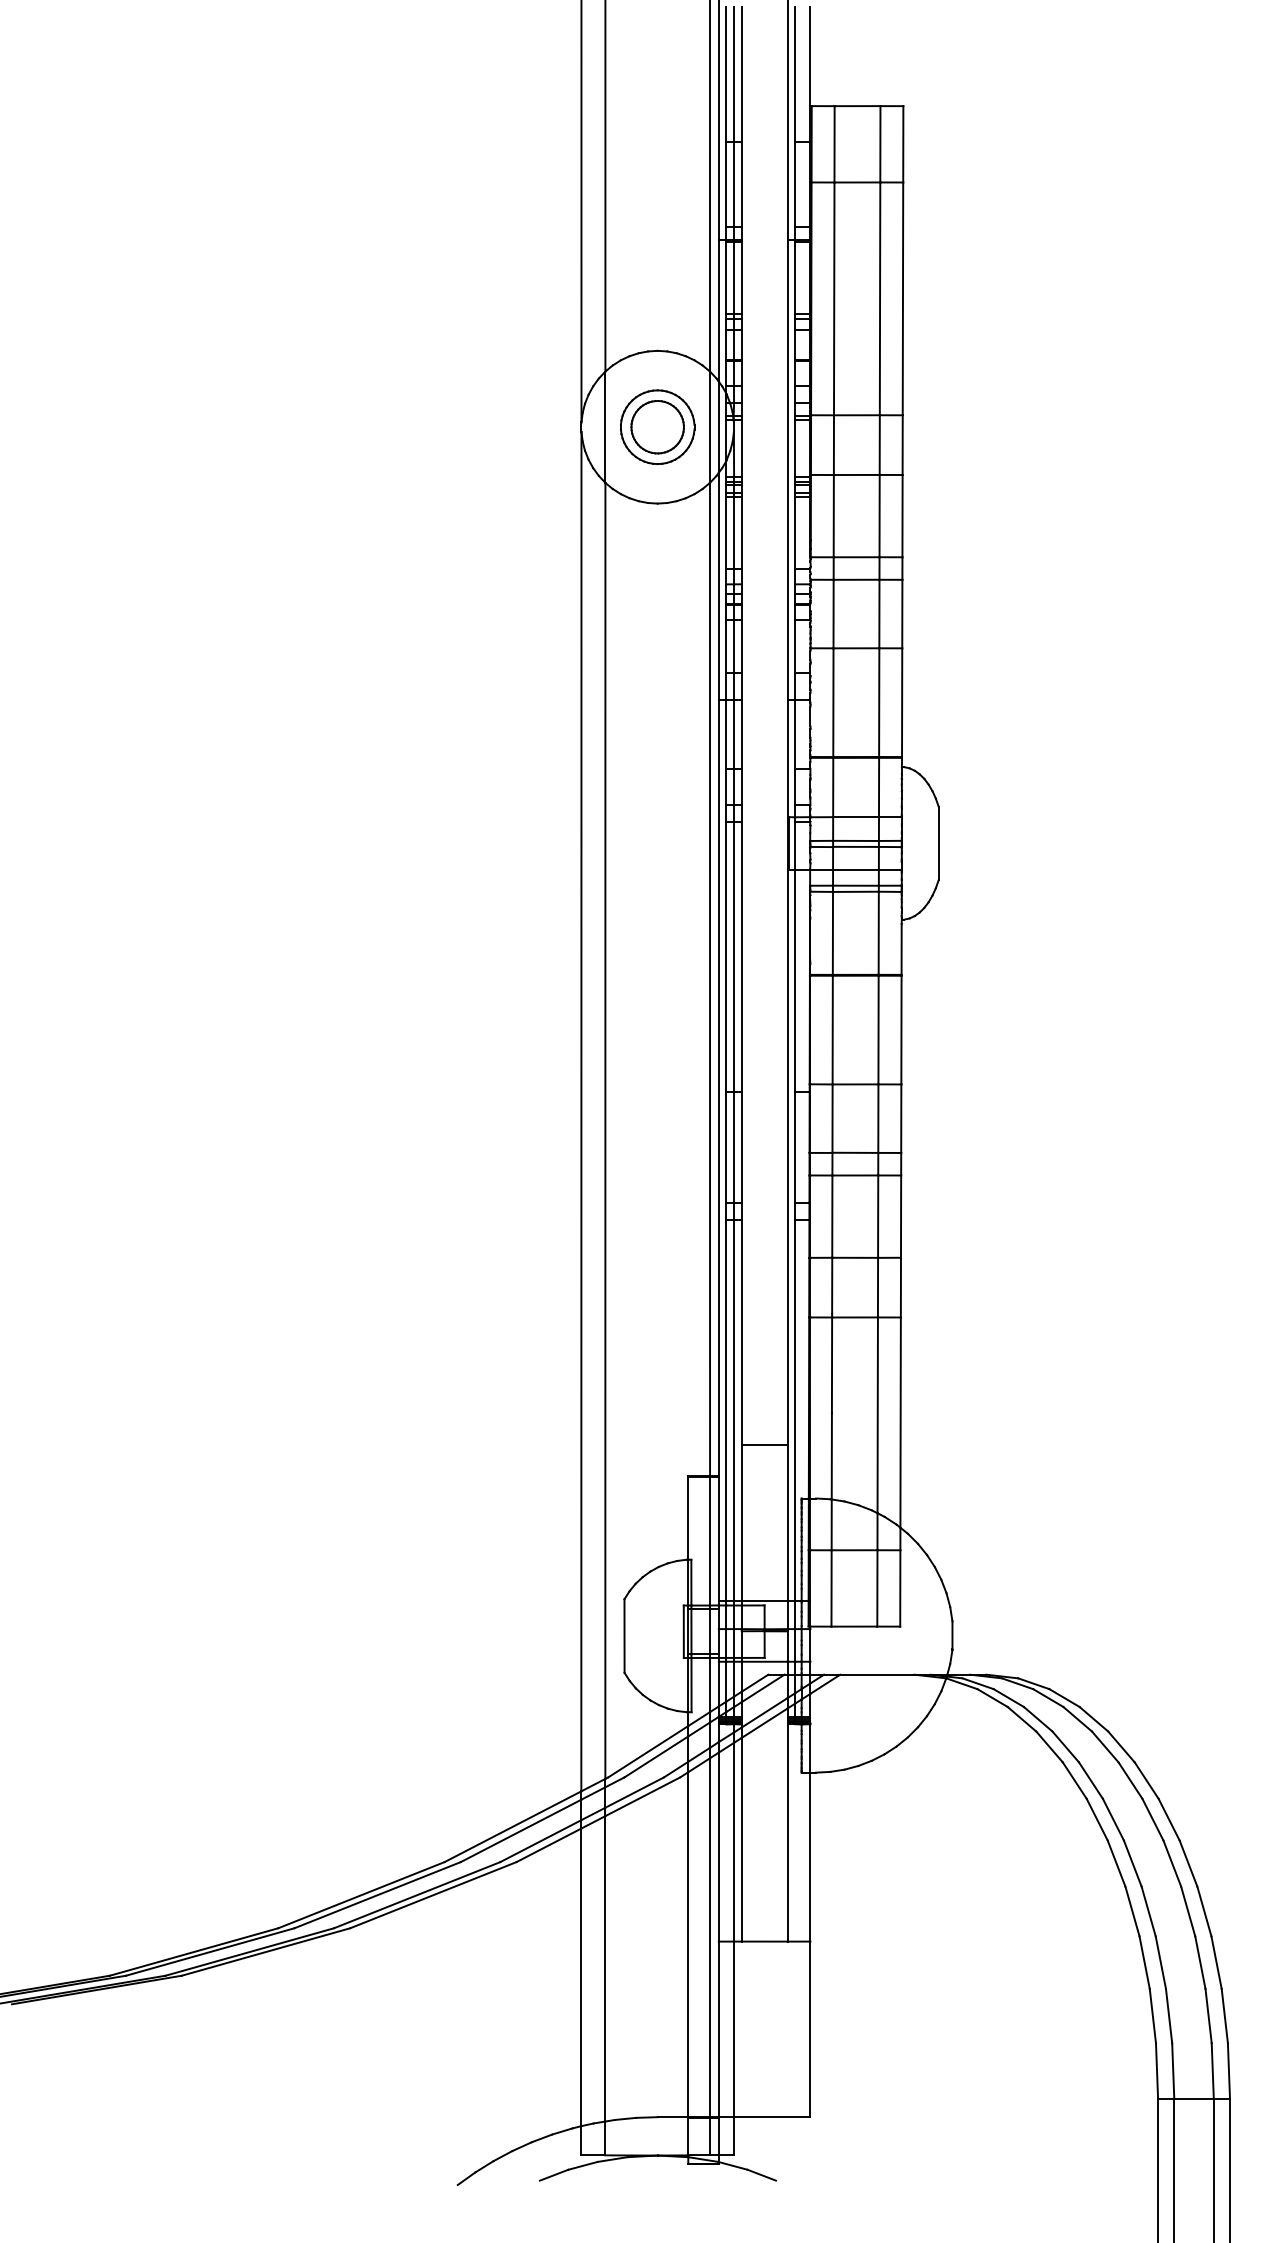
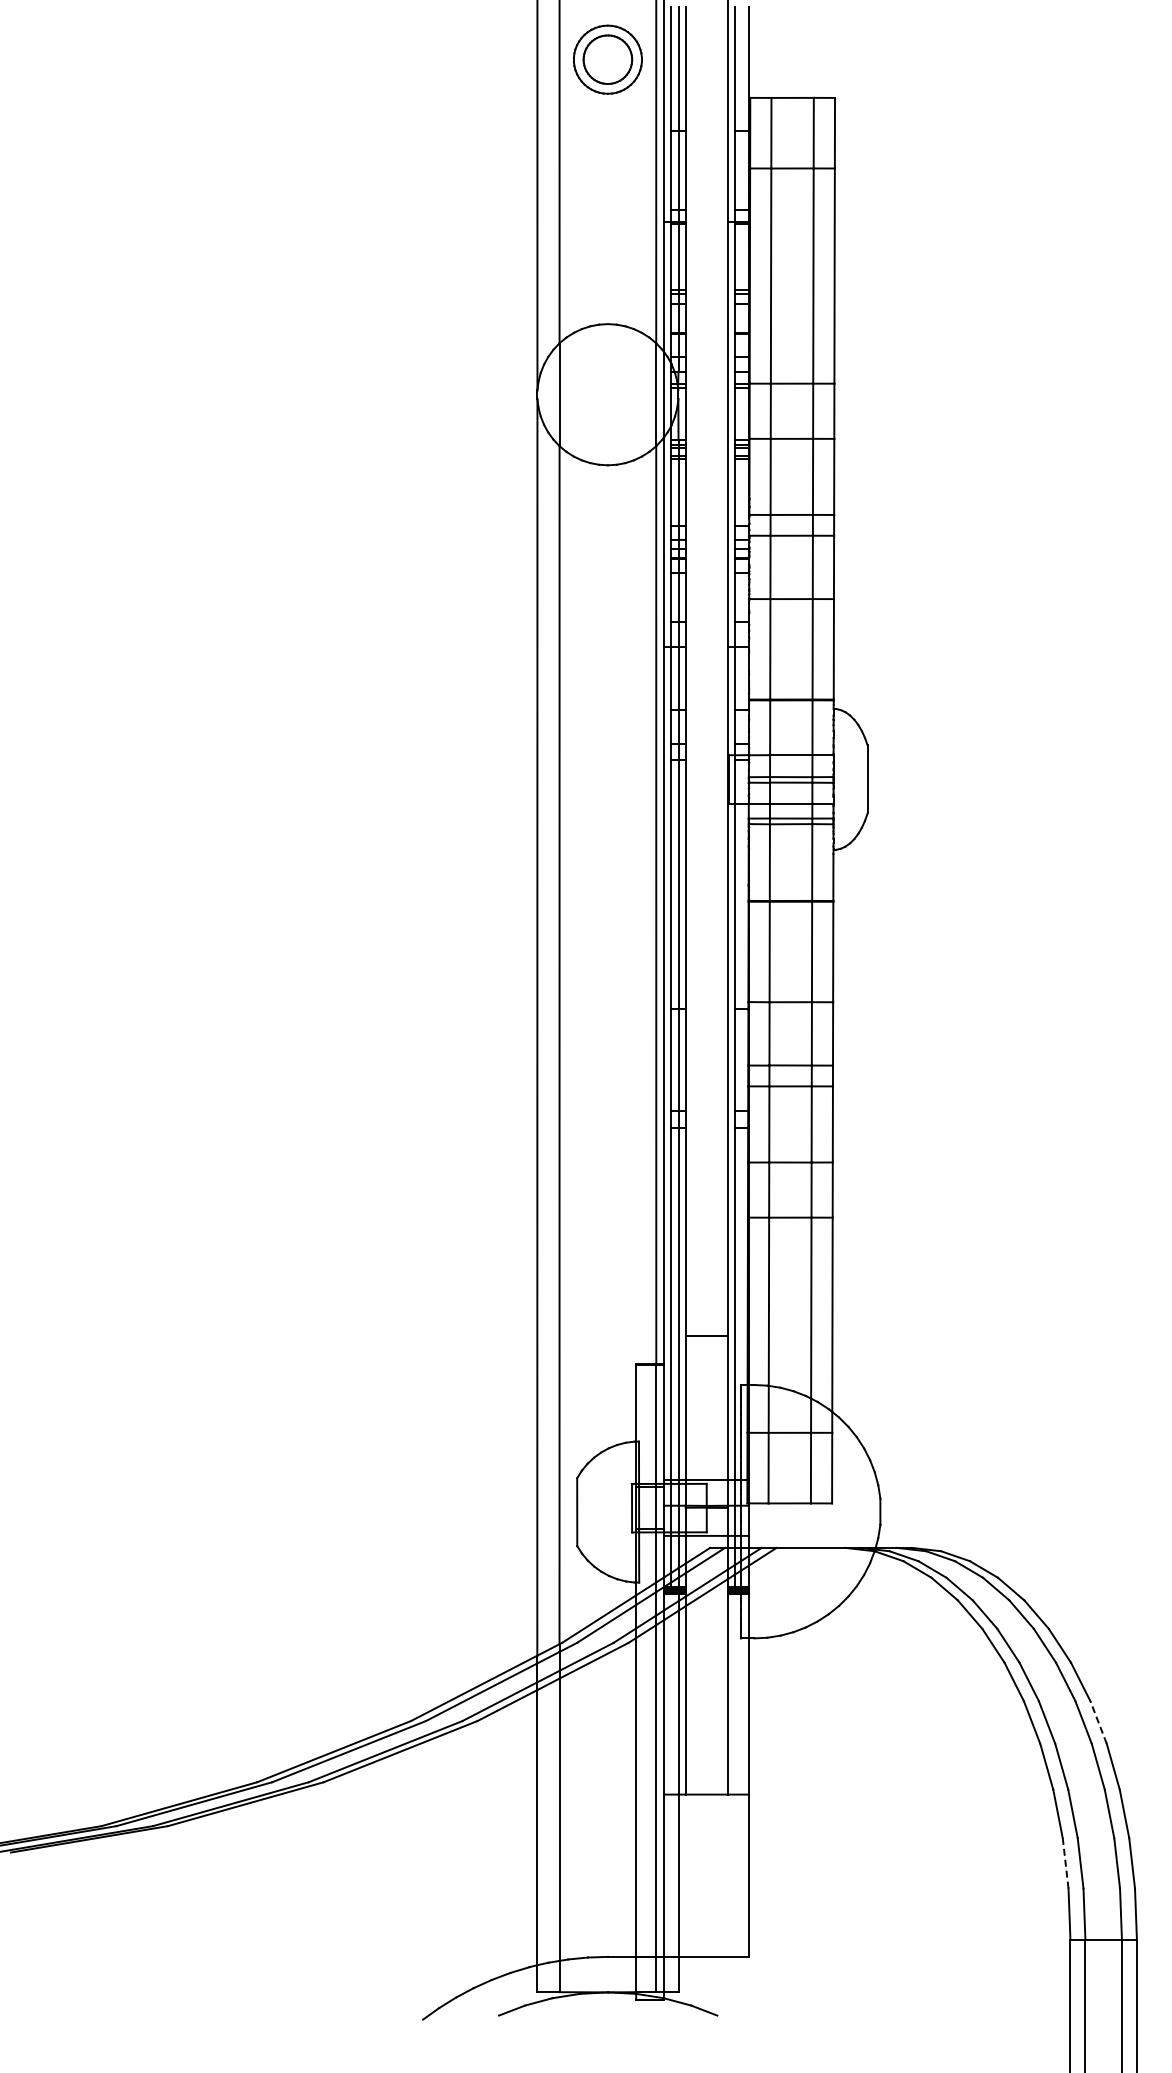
part: (657, 426) -> (607, 59), moved
line: (1188, 1863) -> (1098, 1722), solid -> dashed
line: (1152, 2015) -> (1065, 1862), solid -> dashed

